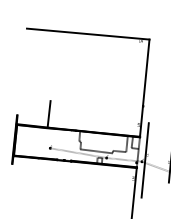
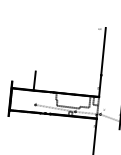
line: (88, 33) -> (62, 23), removed
line: (144, 160) -> (102, 113), removed

